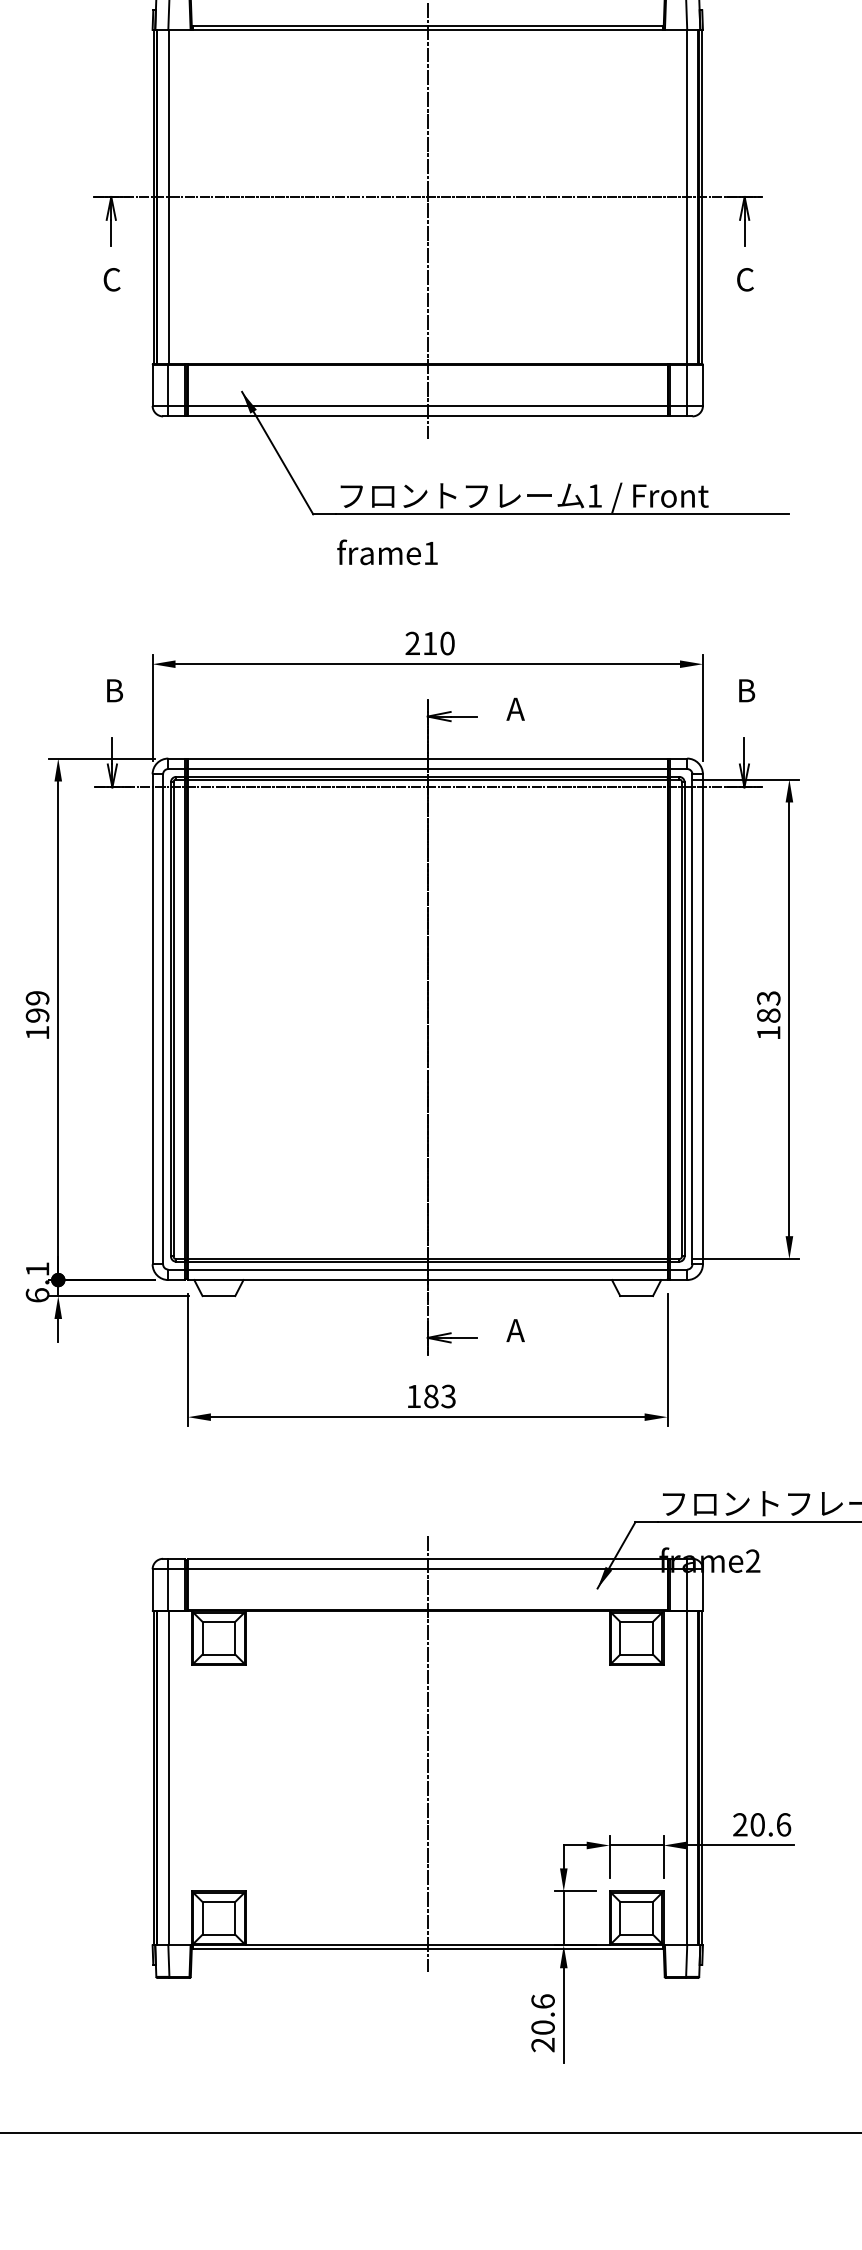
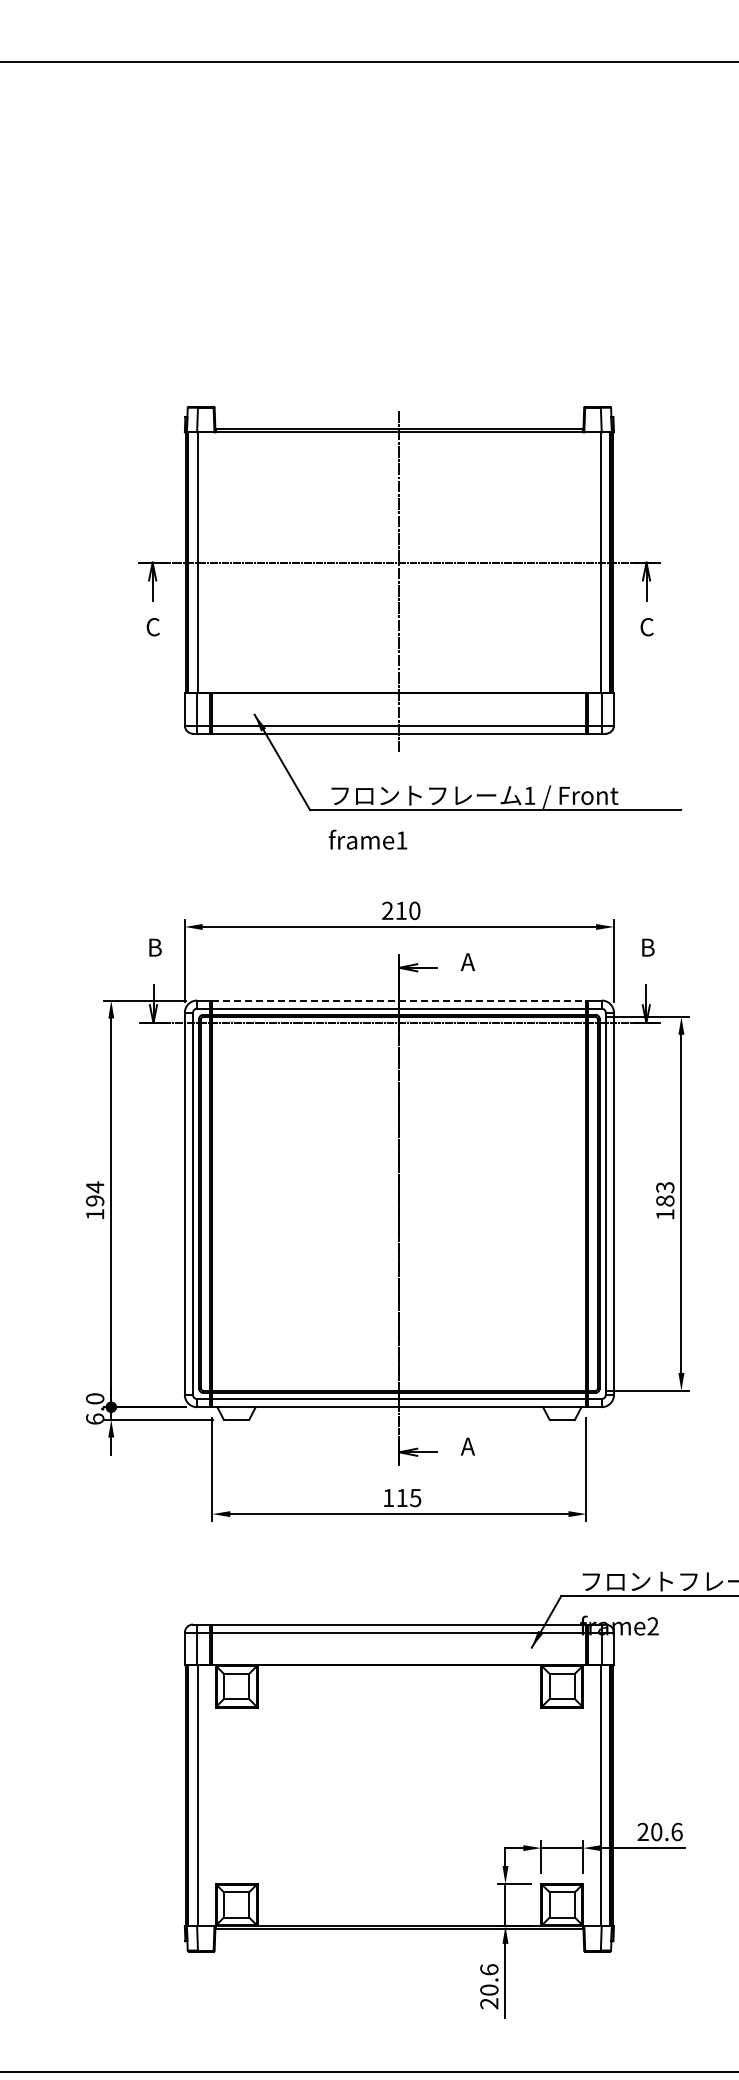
line: (427, 758) -> (399, 1000), solid -> dashed
text: (38, 998) -> (95, 1187), 199 -> 194
text: (38, 1268) -> (95, 1398), 6.1 -> 6.0
text: (439, 1395) -> (408, 1497), 183 -> 115
line: (427, 1753) -> (399, 1776), removed

